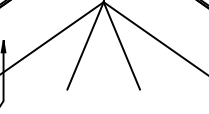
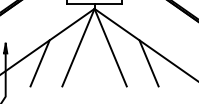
line: (41, 63) -> (39, 63), added
line: (164, 63) -> (148, 63), added

